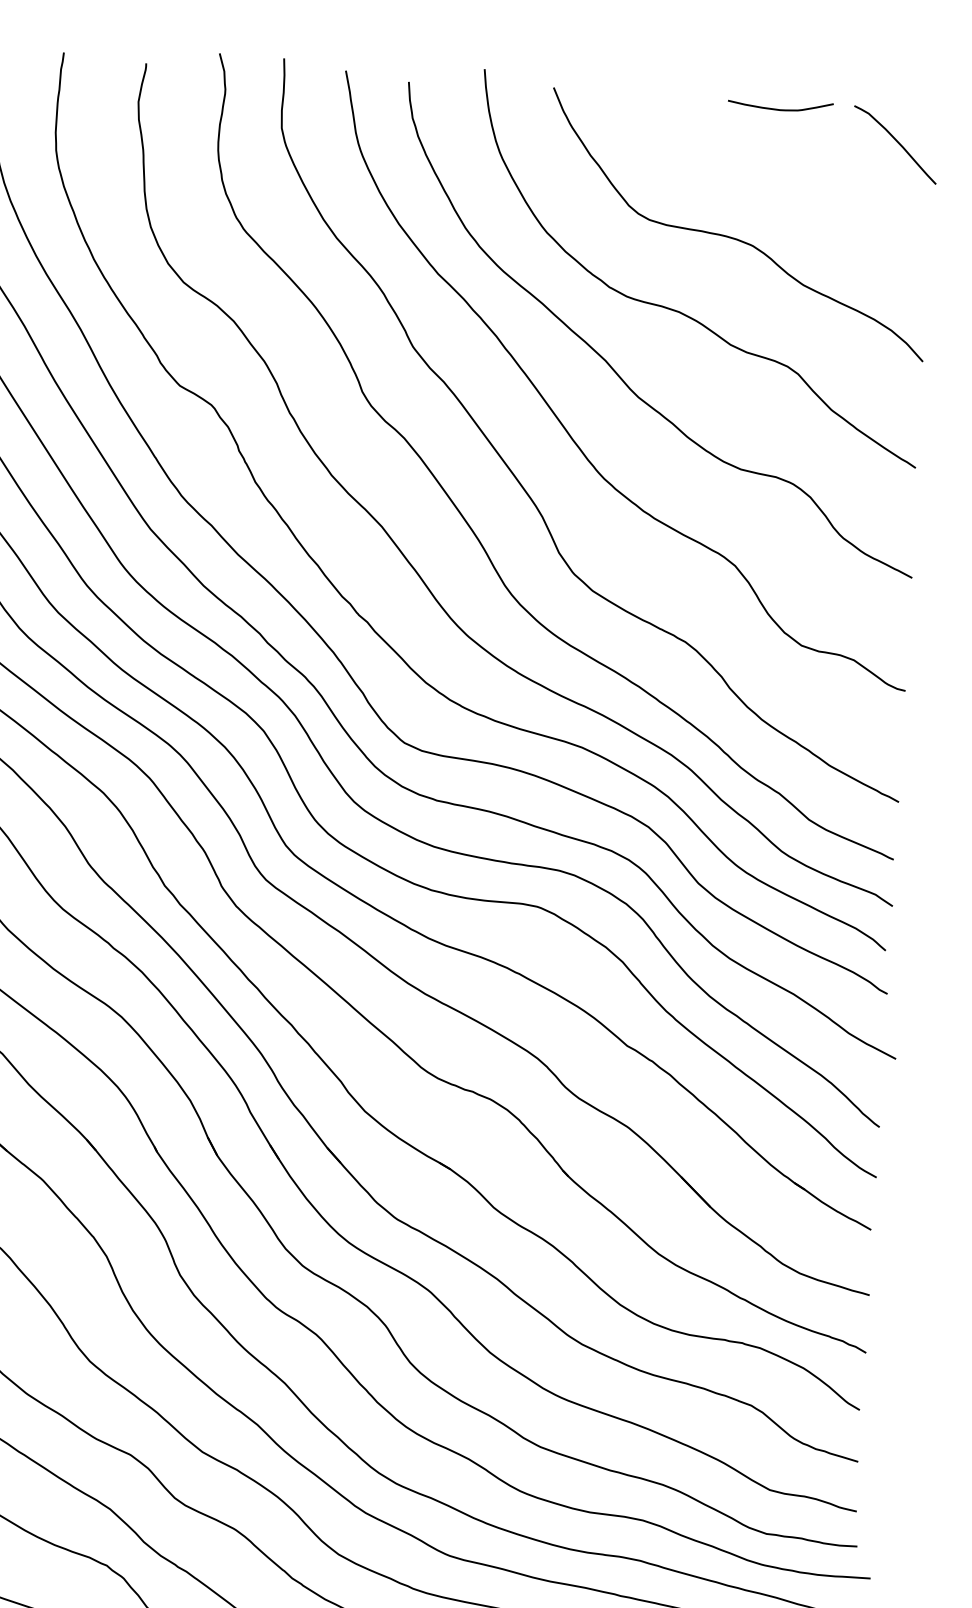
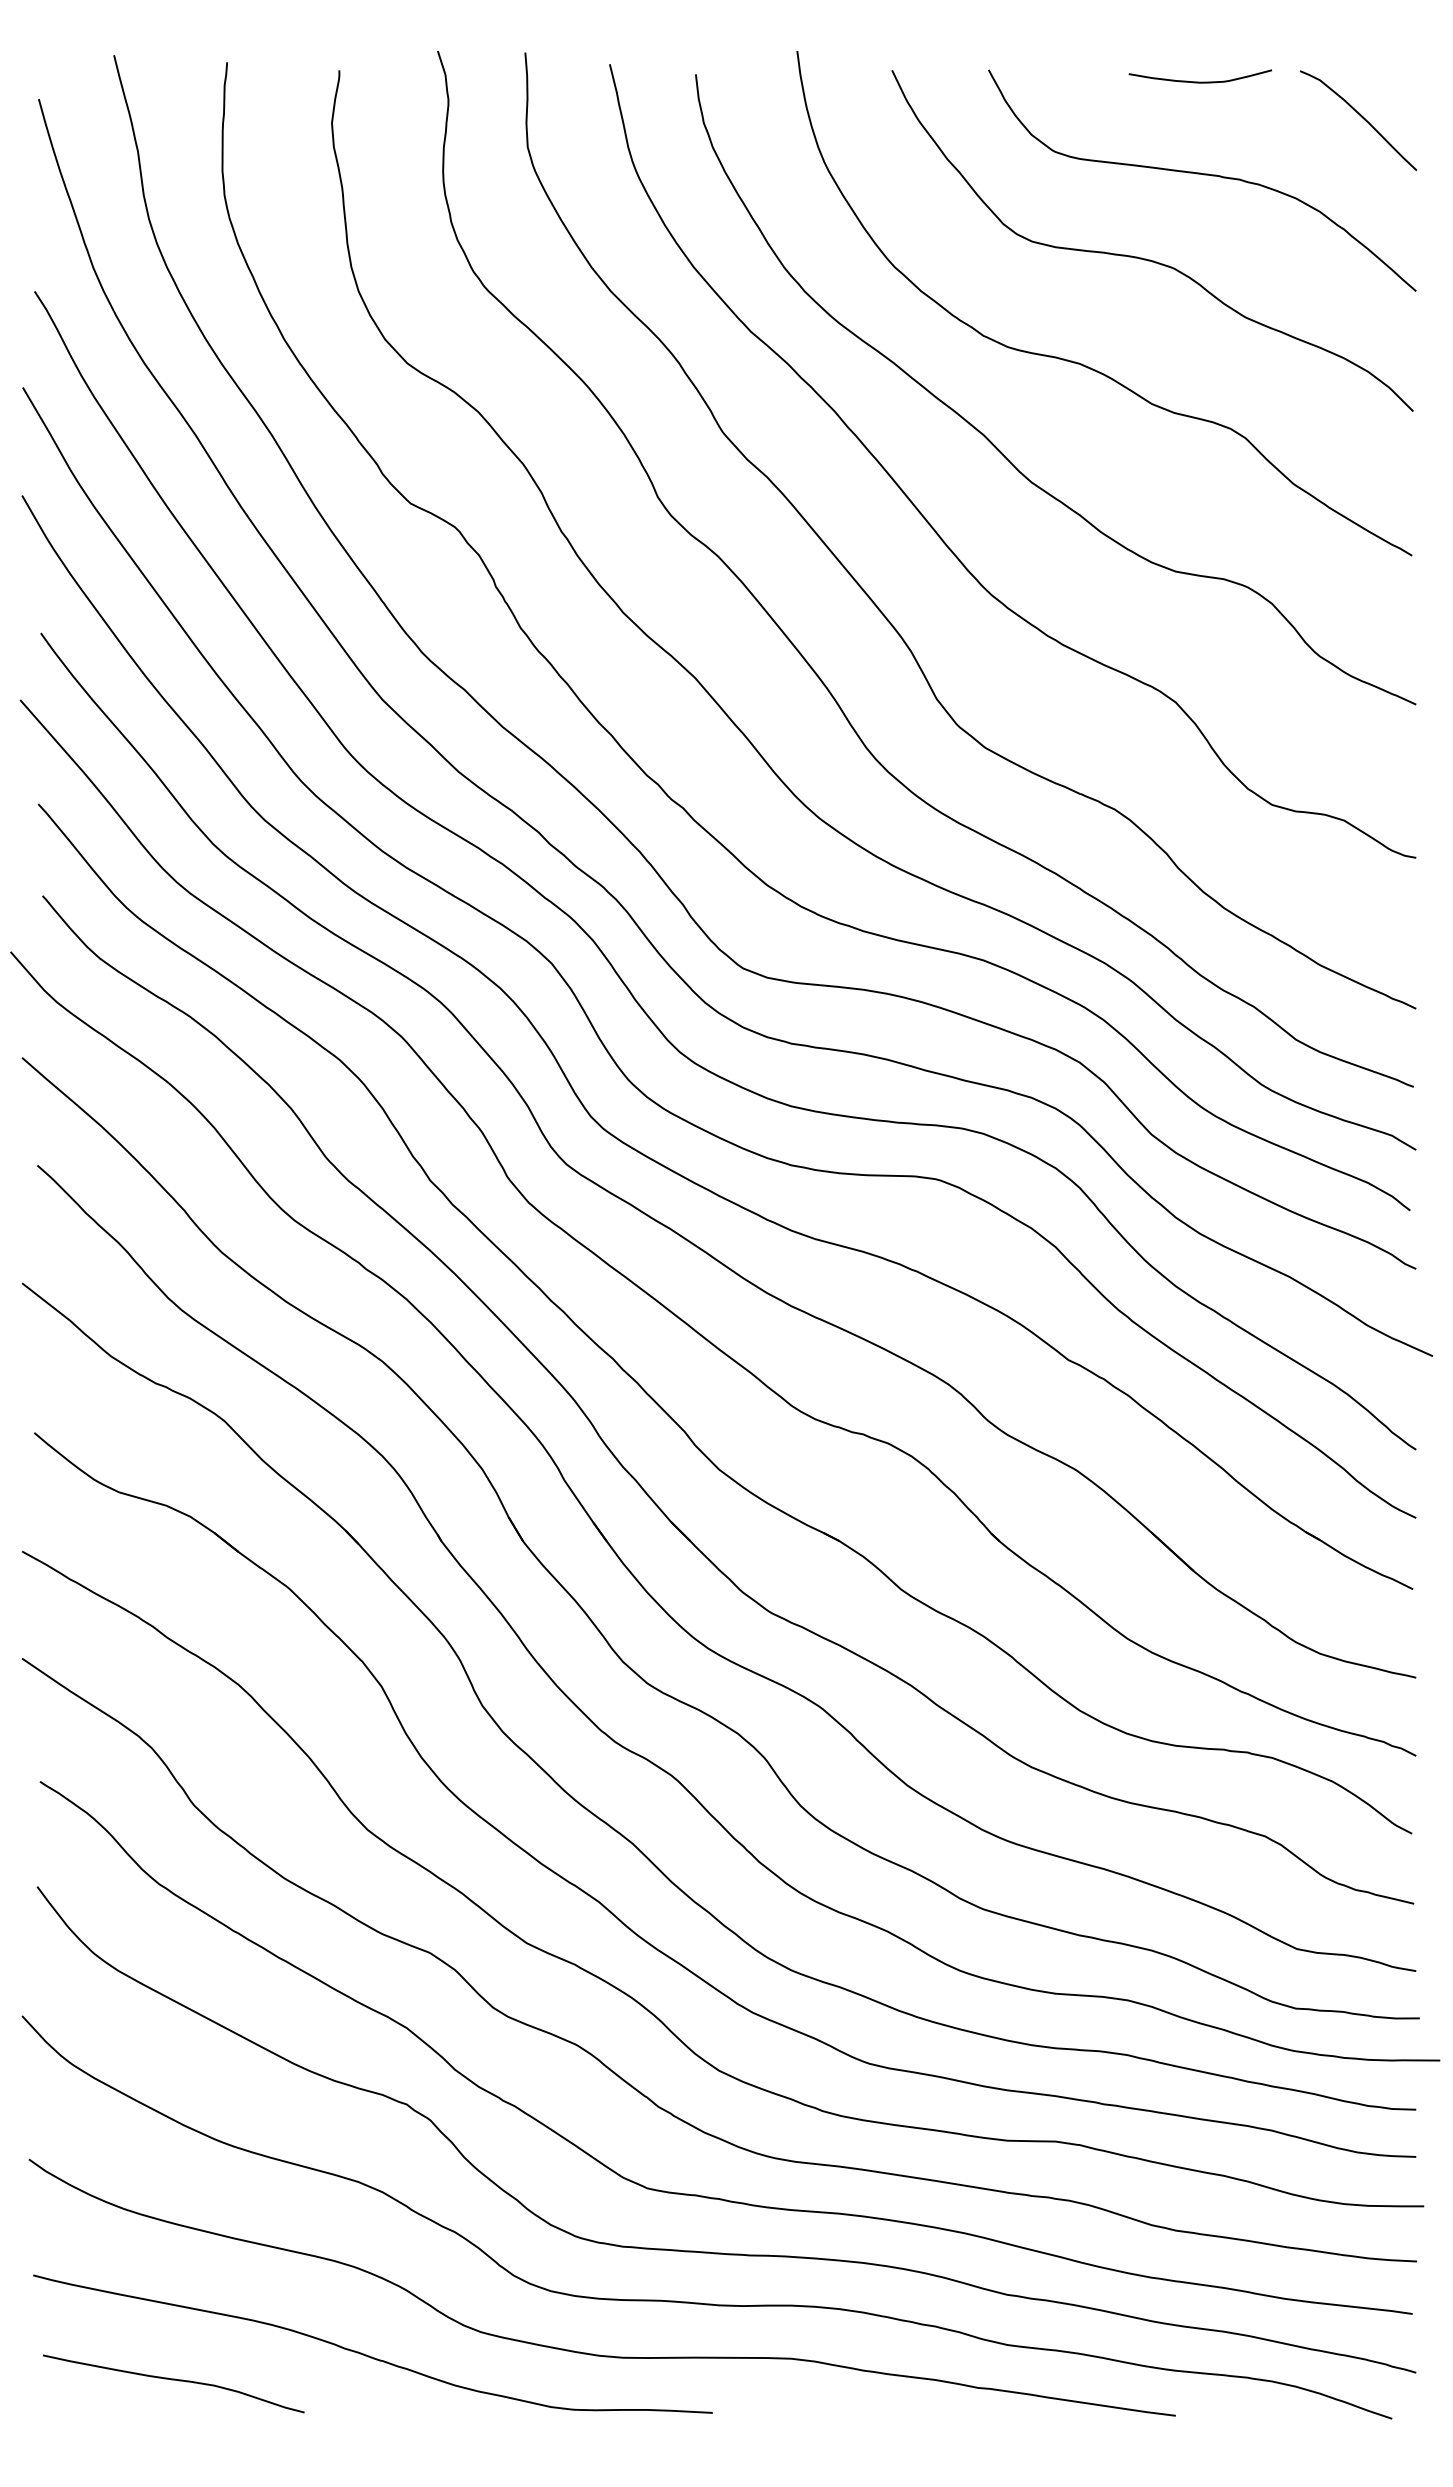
curve: (778, 178) -> (1203, 175), added

